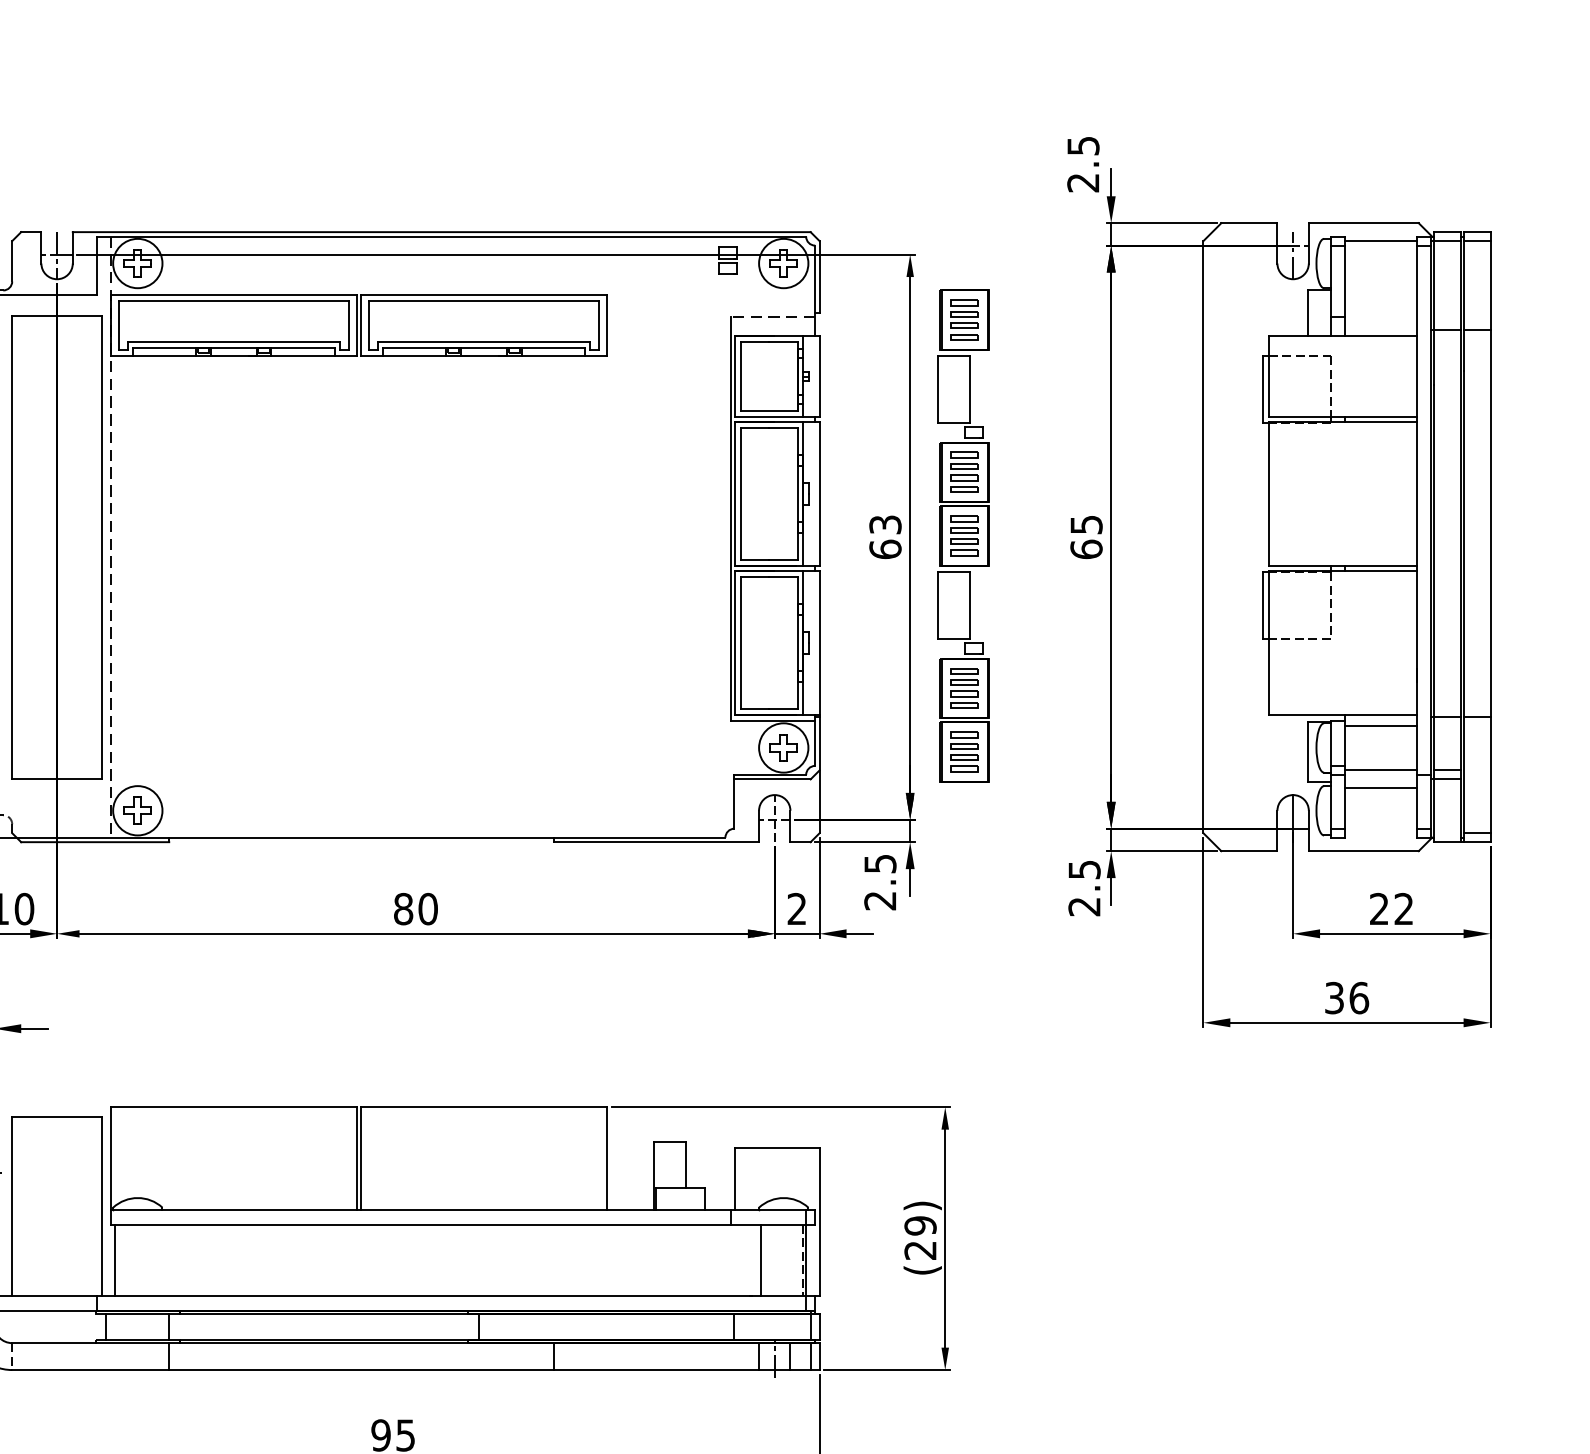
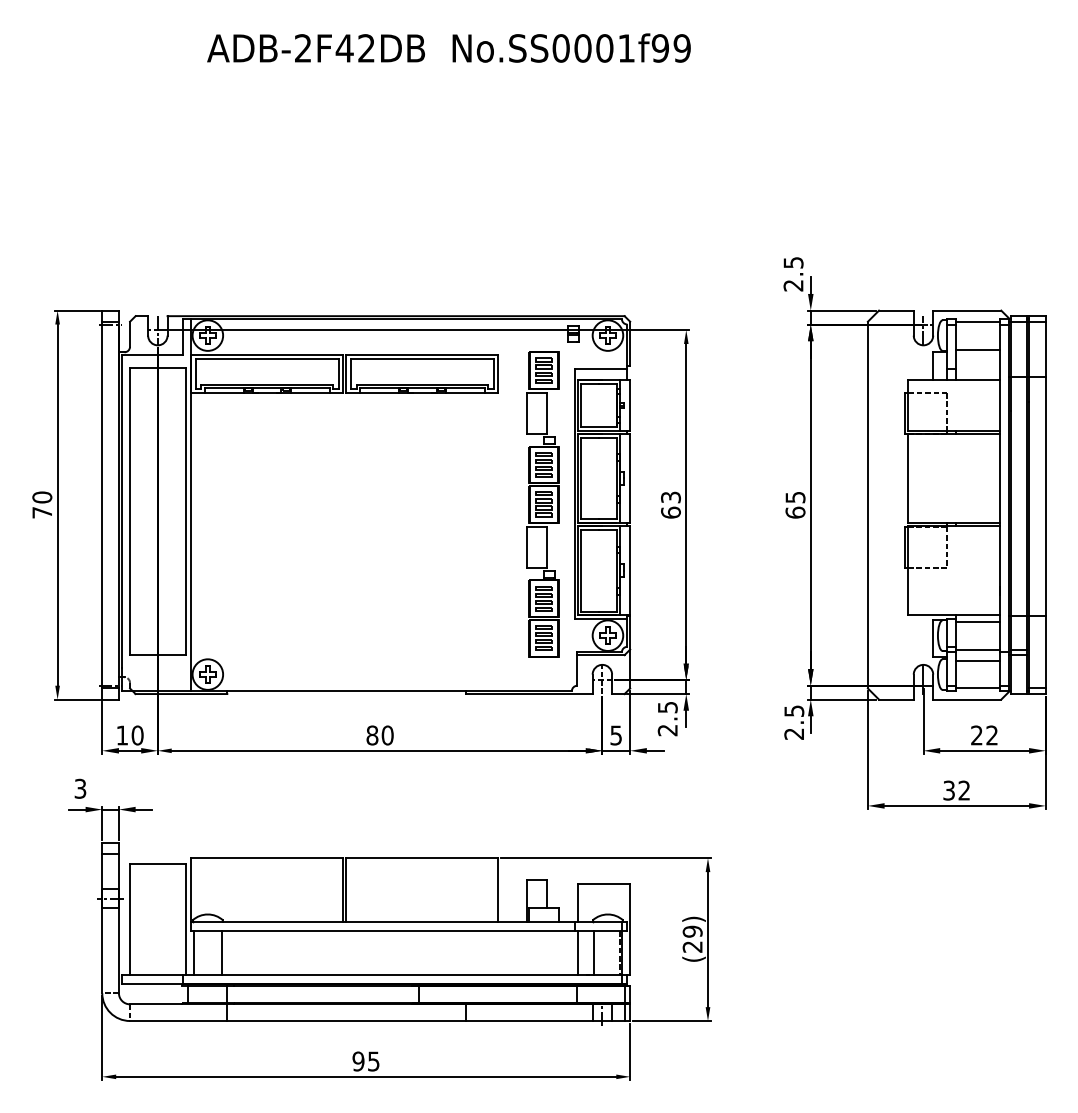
line: (1380, 285) -> (977, 349), added
line: (771, 316) -> (600, 368), dashed -> solid
part: (962, 536) -> (542, 504), moved
line: (111, 537) -> (191, 505), dashed -> solid
line: (1380, 833) -> (977, 688), added
text: (795, 909) -> (615, 735), 2 -> 5
text: (1359, 997) -> (964, 790), 36 -> 32
line: (159, 1259) -> (221, 952), added
line: (734, 1259) -> (577, 952), added

